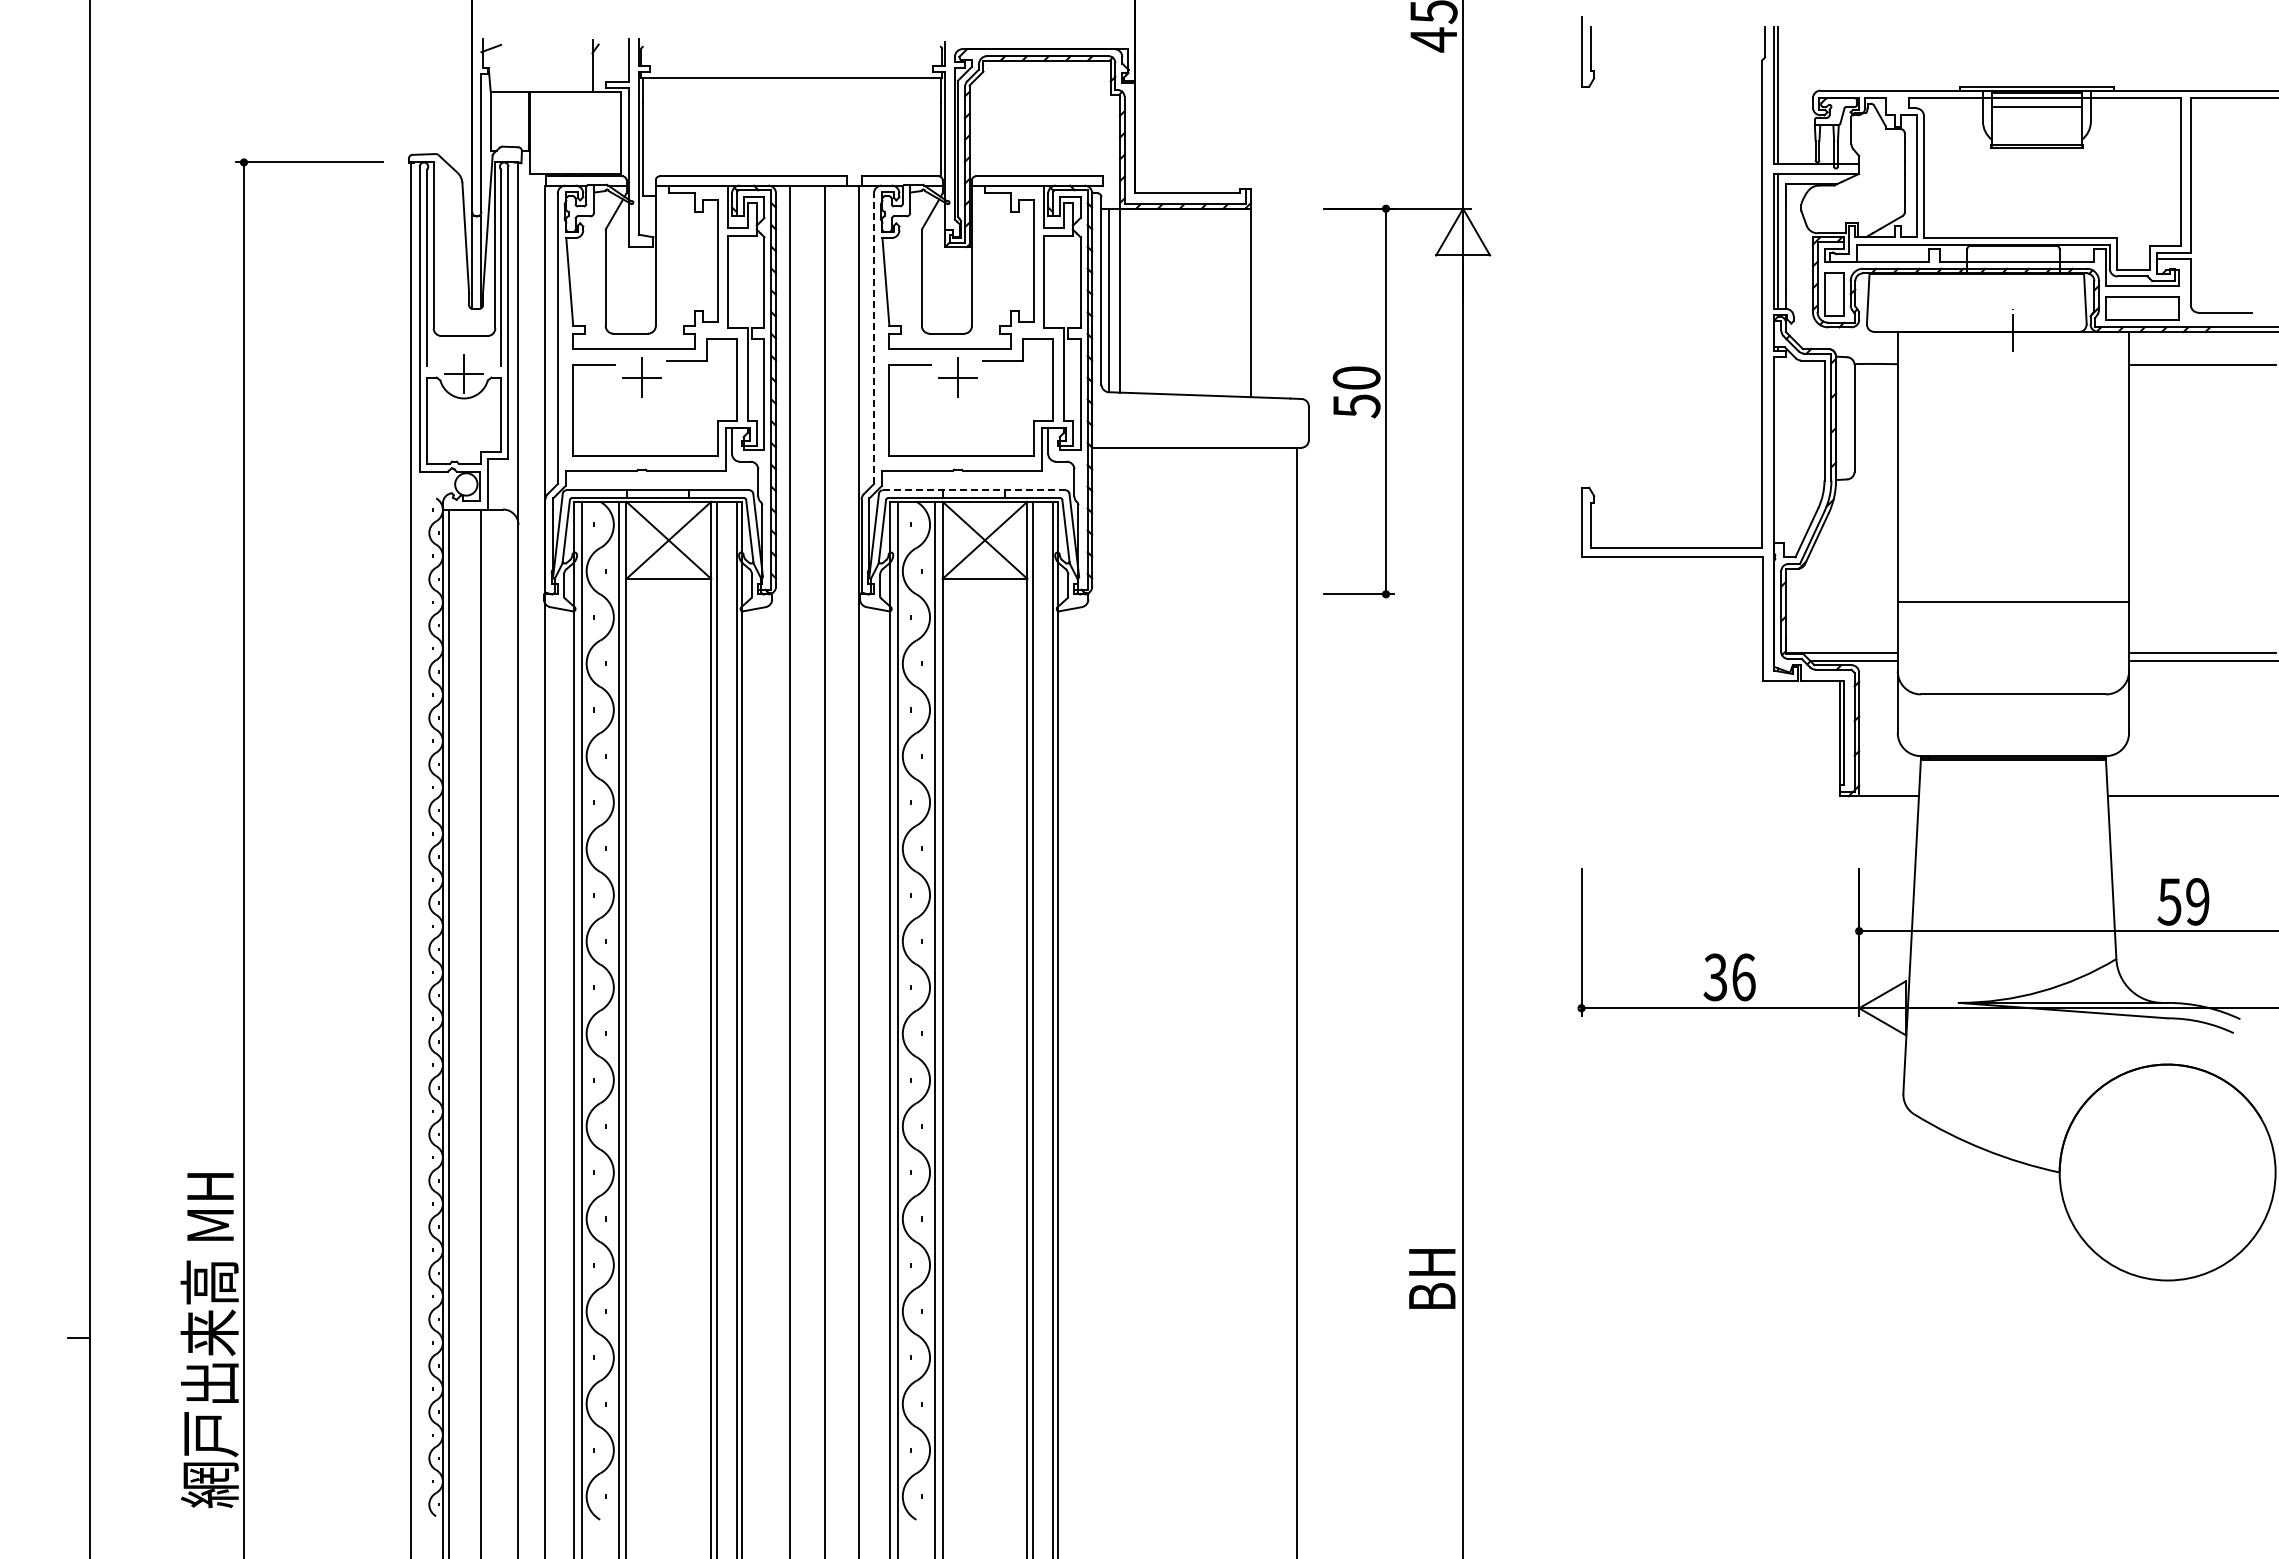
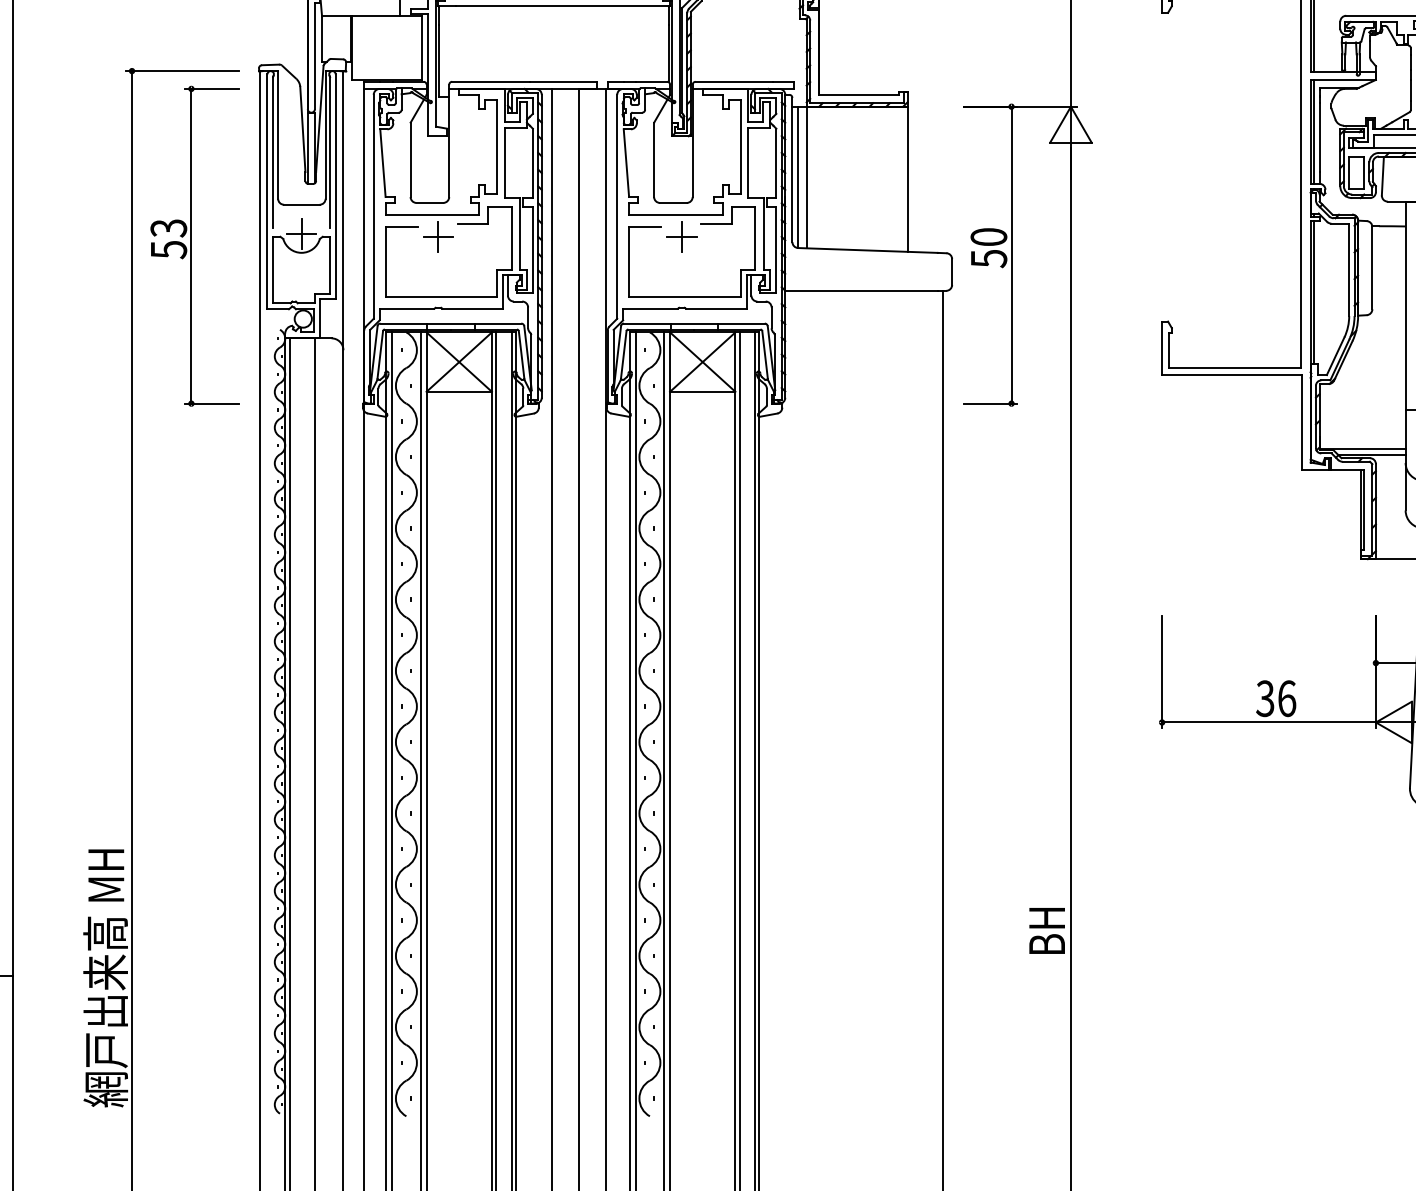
line: (873, 338) -> (616, 206), dashed -> solid
part: (325, 389) -> (194, 245), added
line: (1778, 449) -> (1313, 292), added
line: (973, 490) -> (693, 323), dashed -> solid

